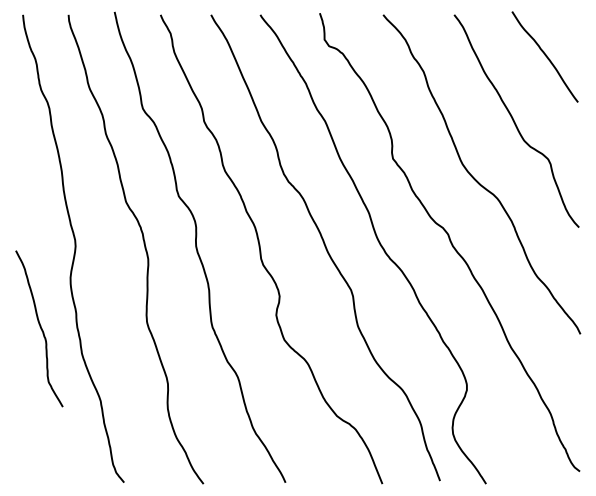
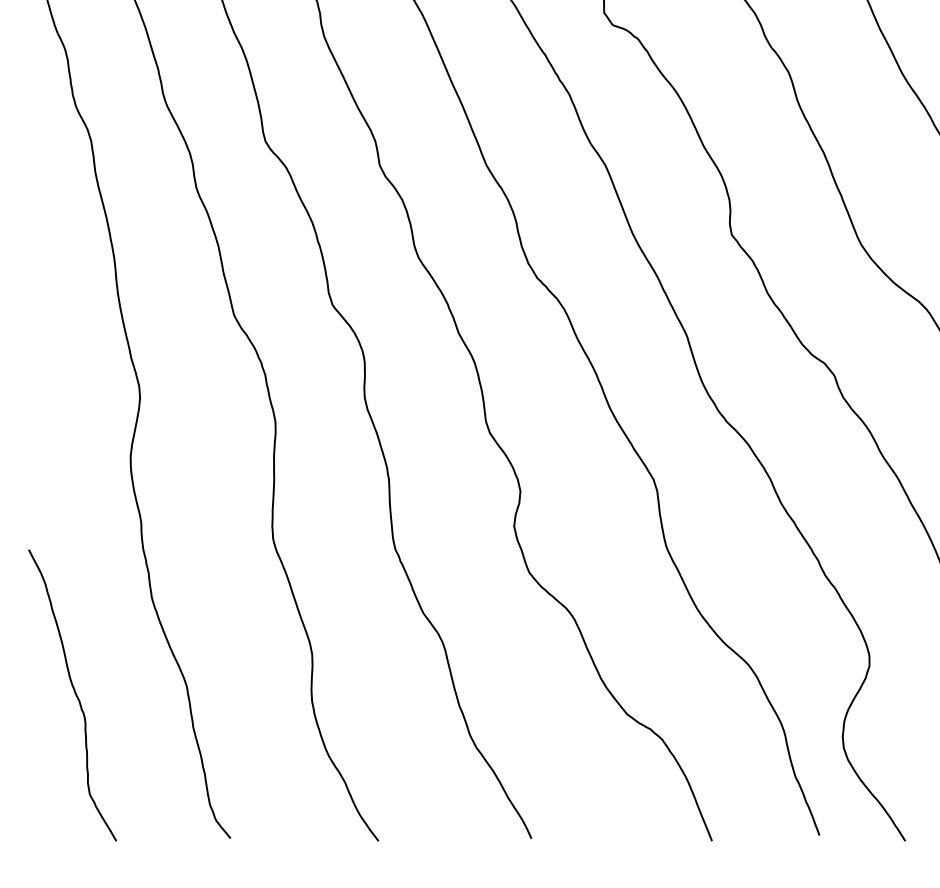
curve: (40, 328) -> (74, 694), moved

